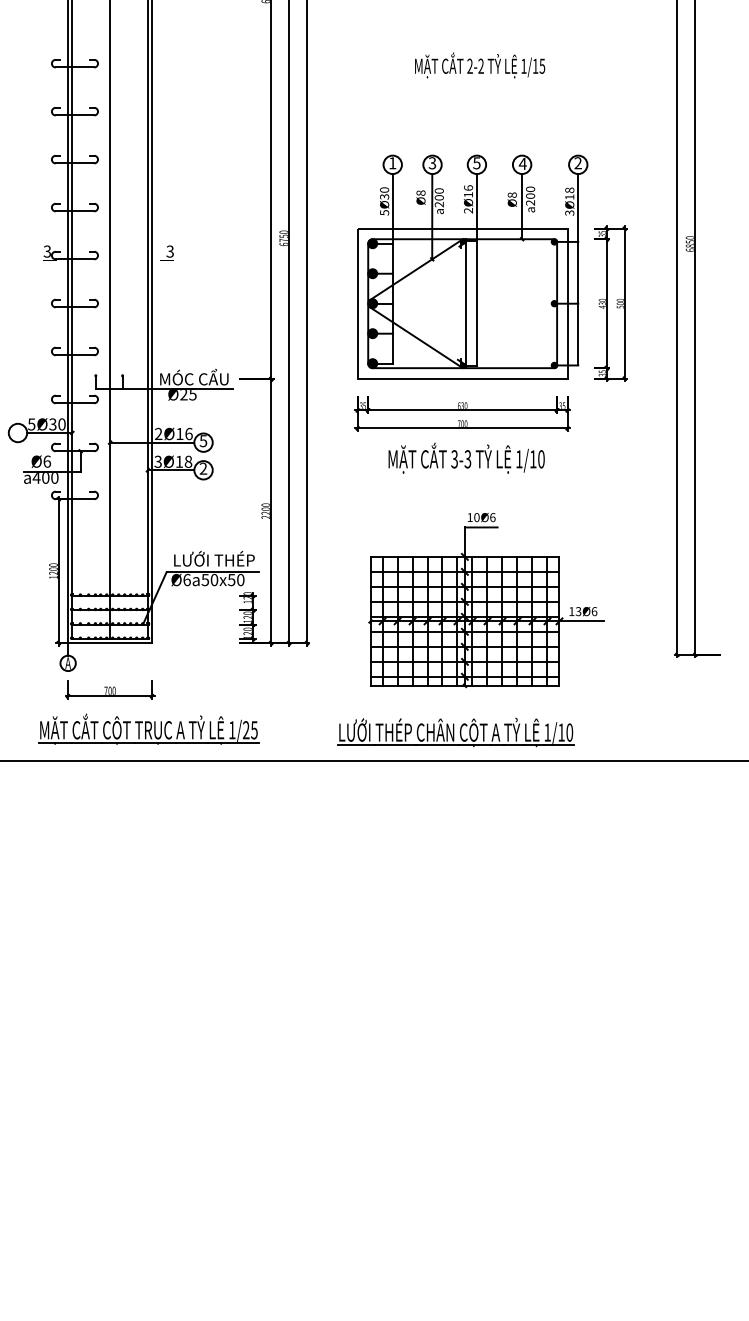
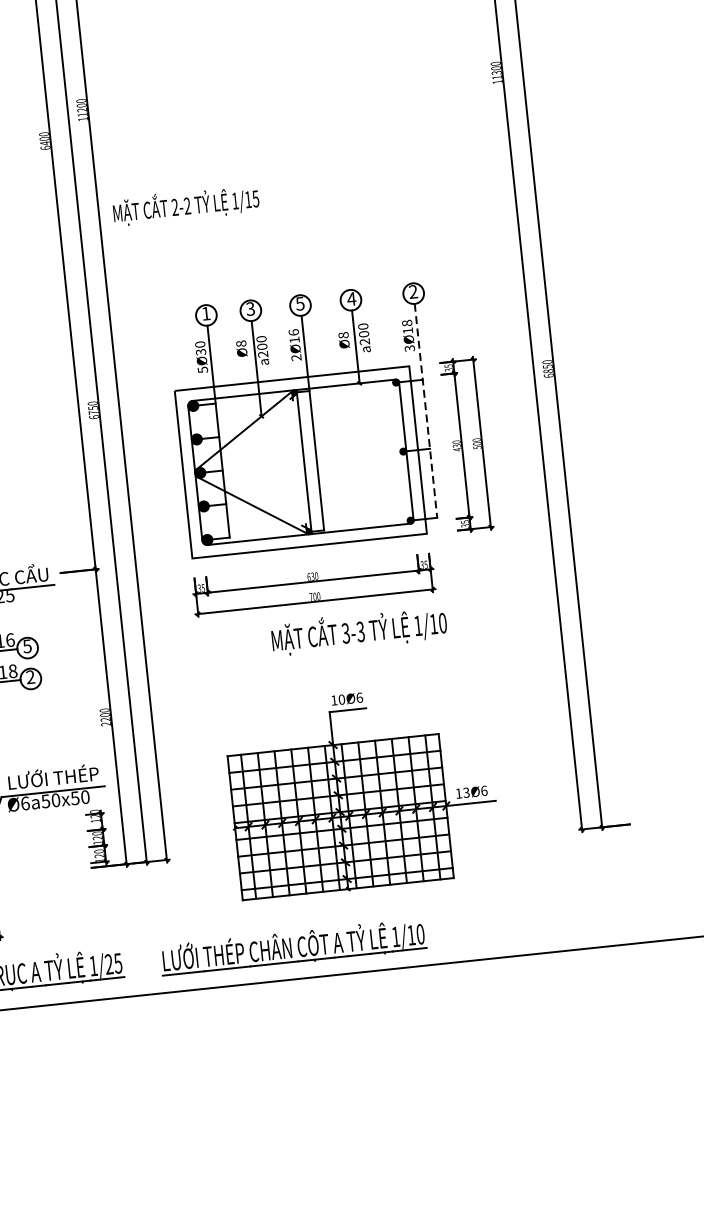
text: (480, 65) -> (186, 205), moved
line: (578, 269) -> (426, 410), solid -> dashed
text: (466, 457) -> (358, 630), moved
part: (455, 732) -> (292, 947), moved

